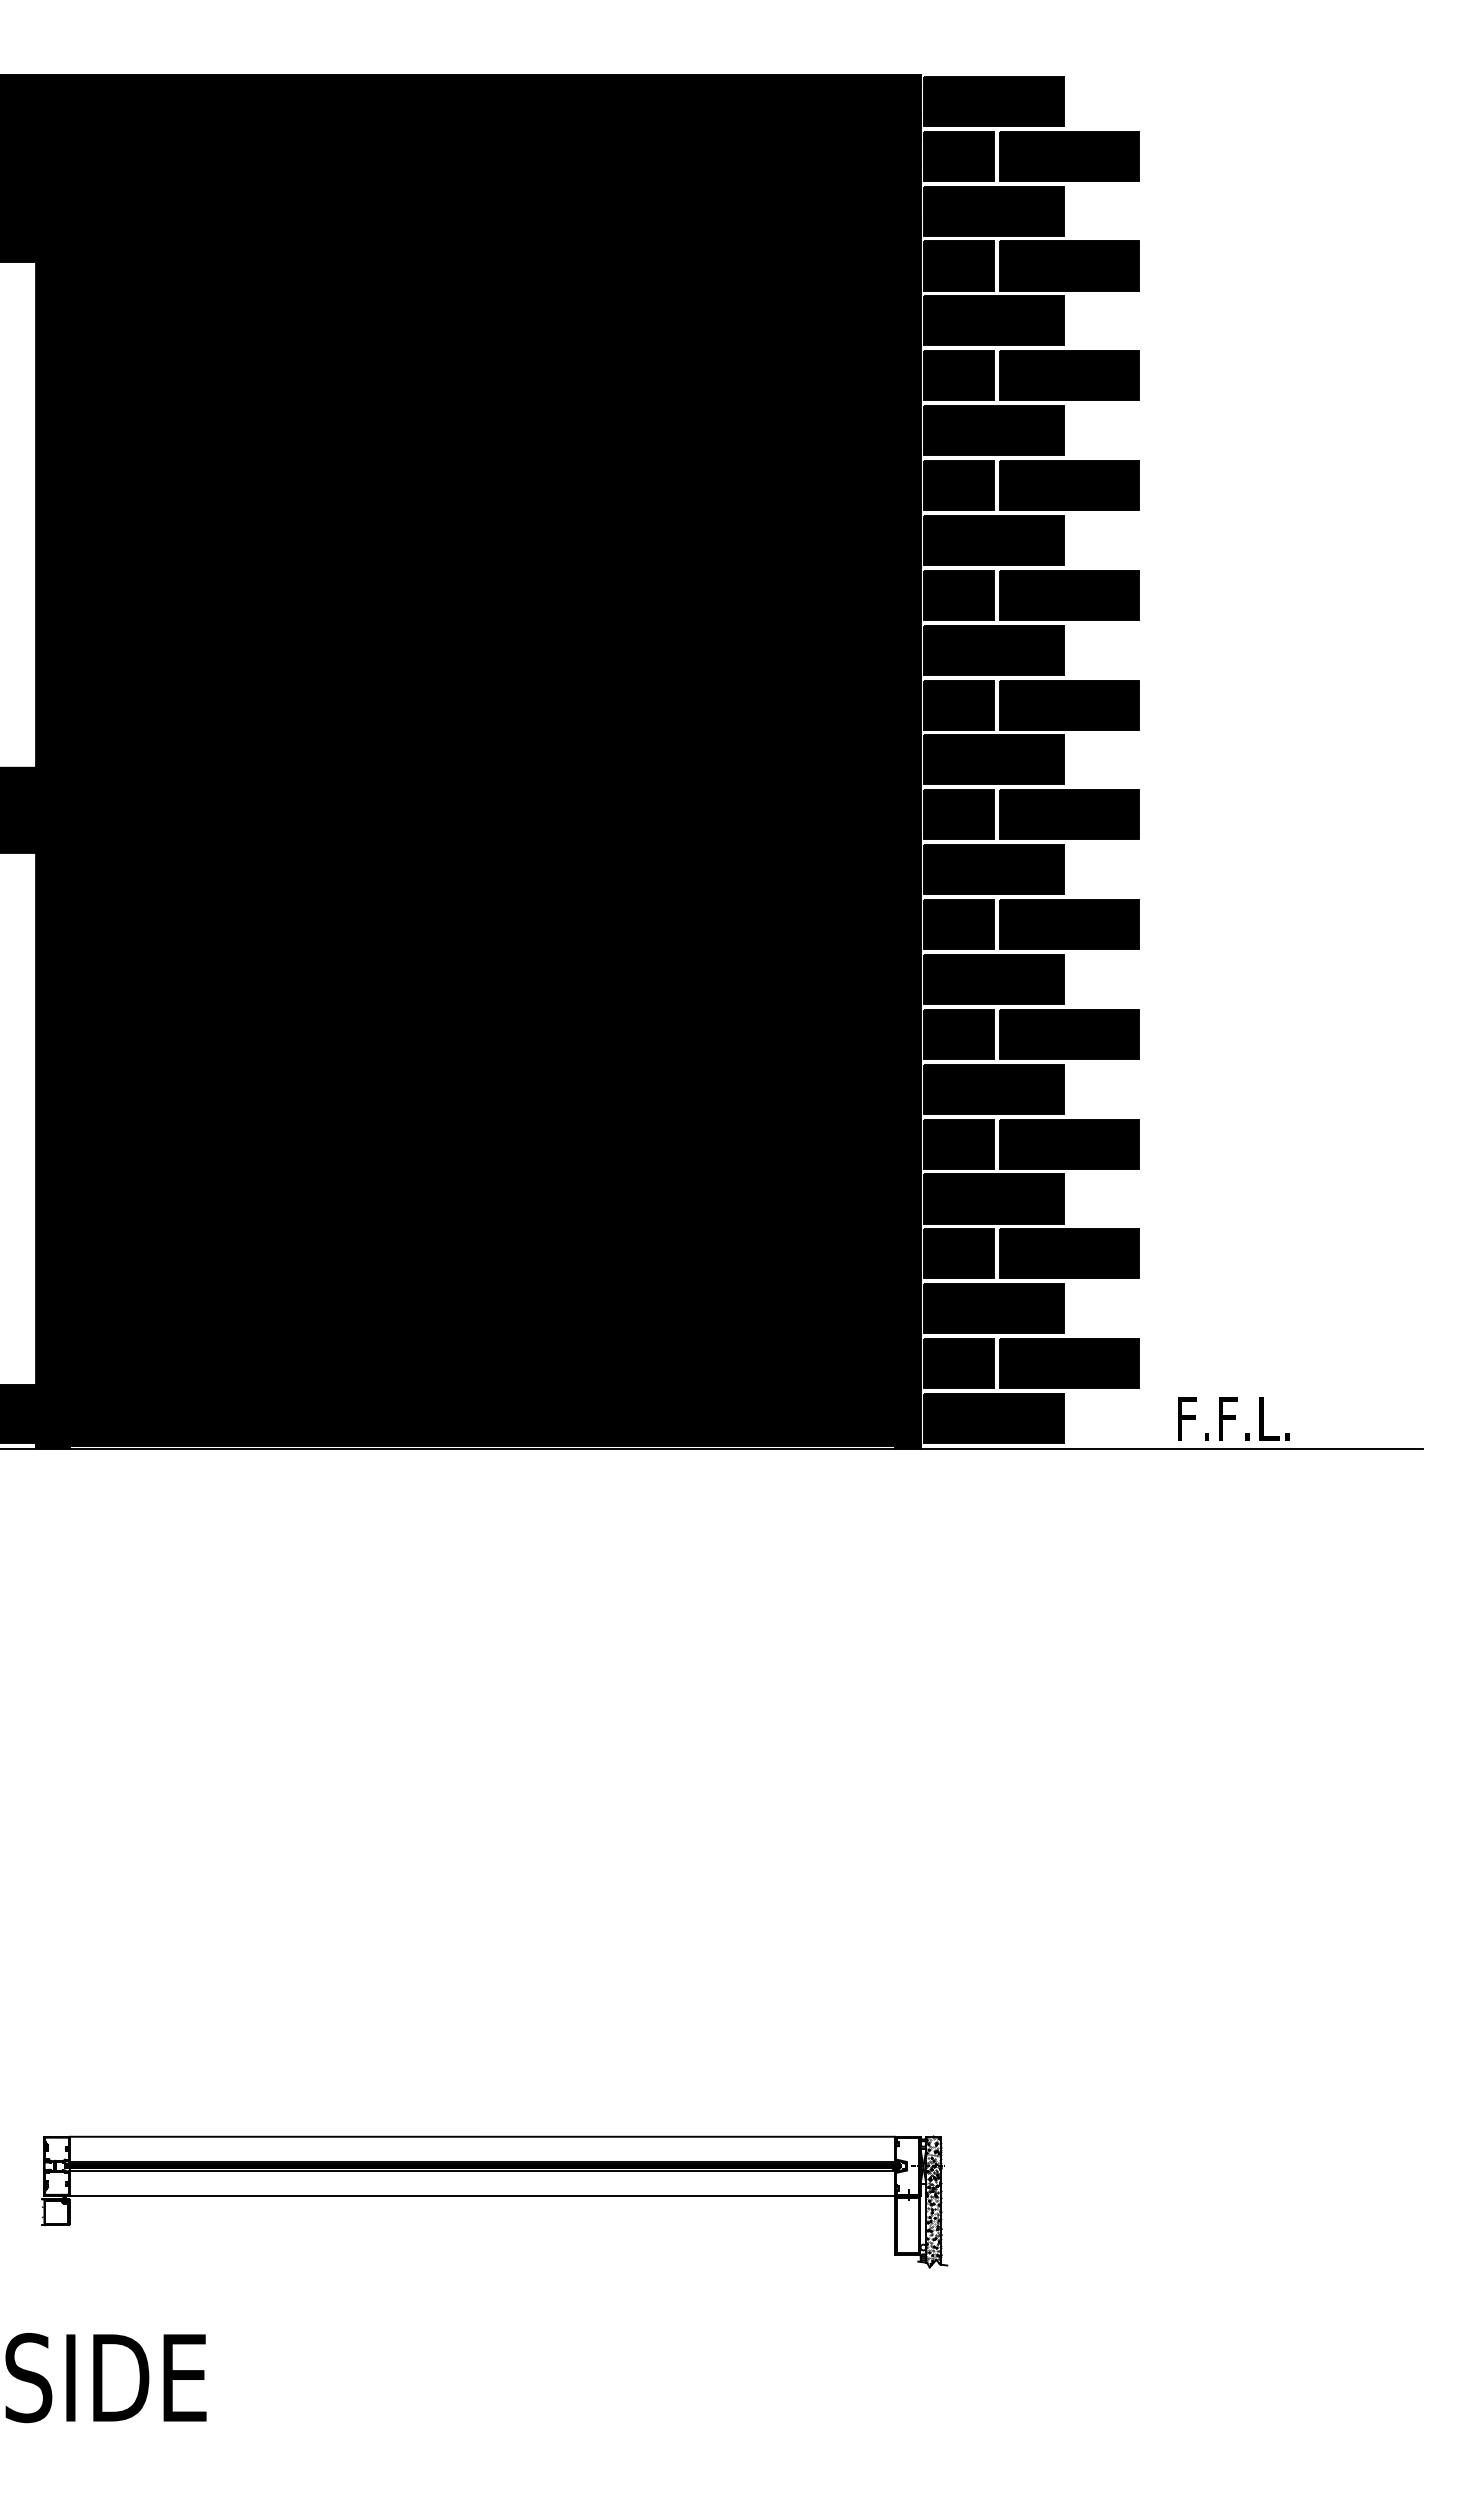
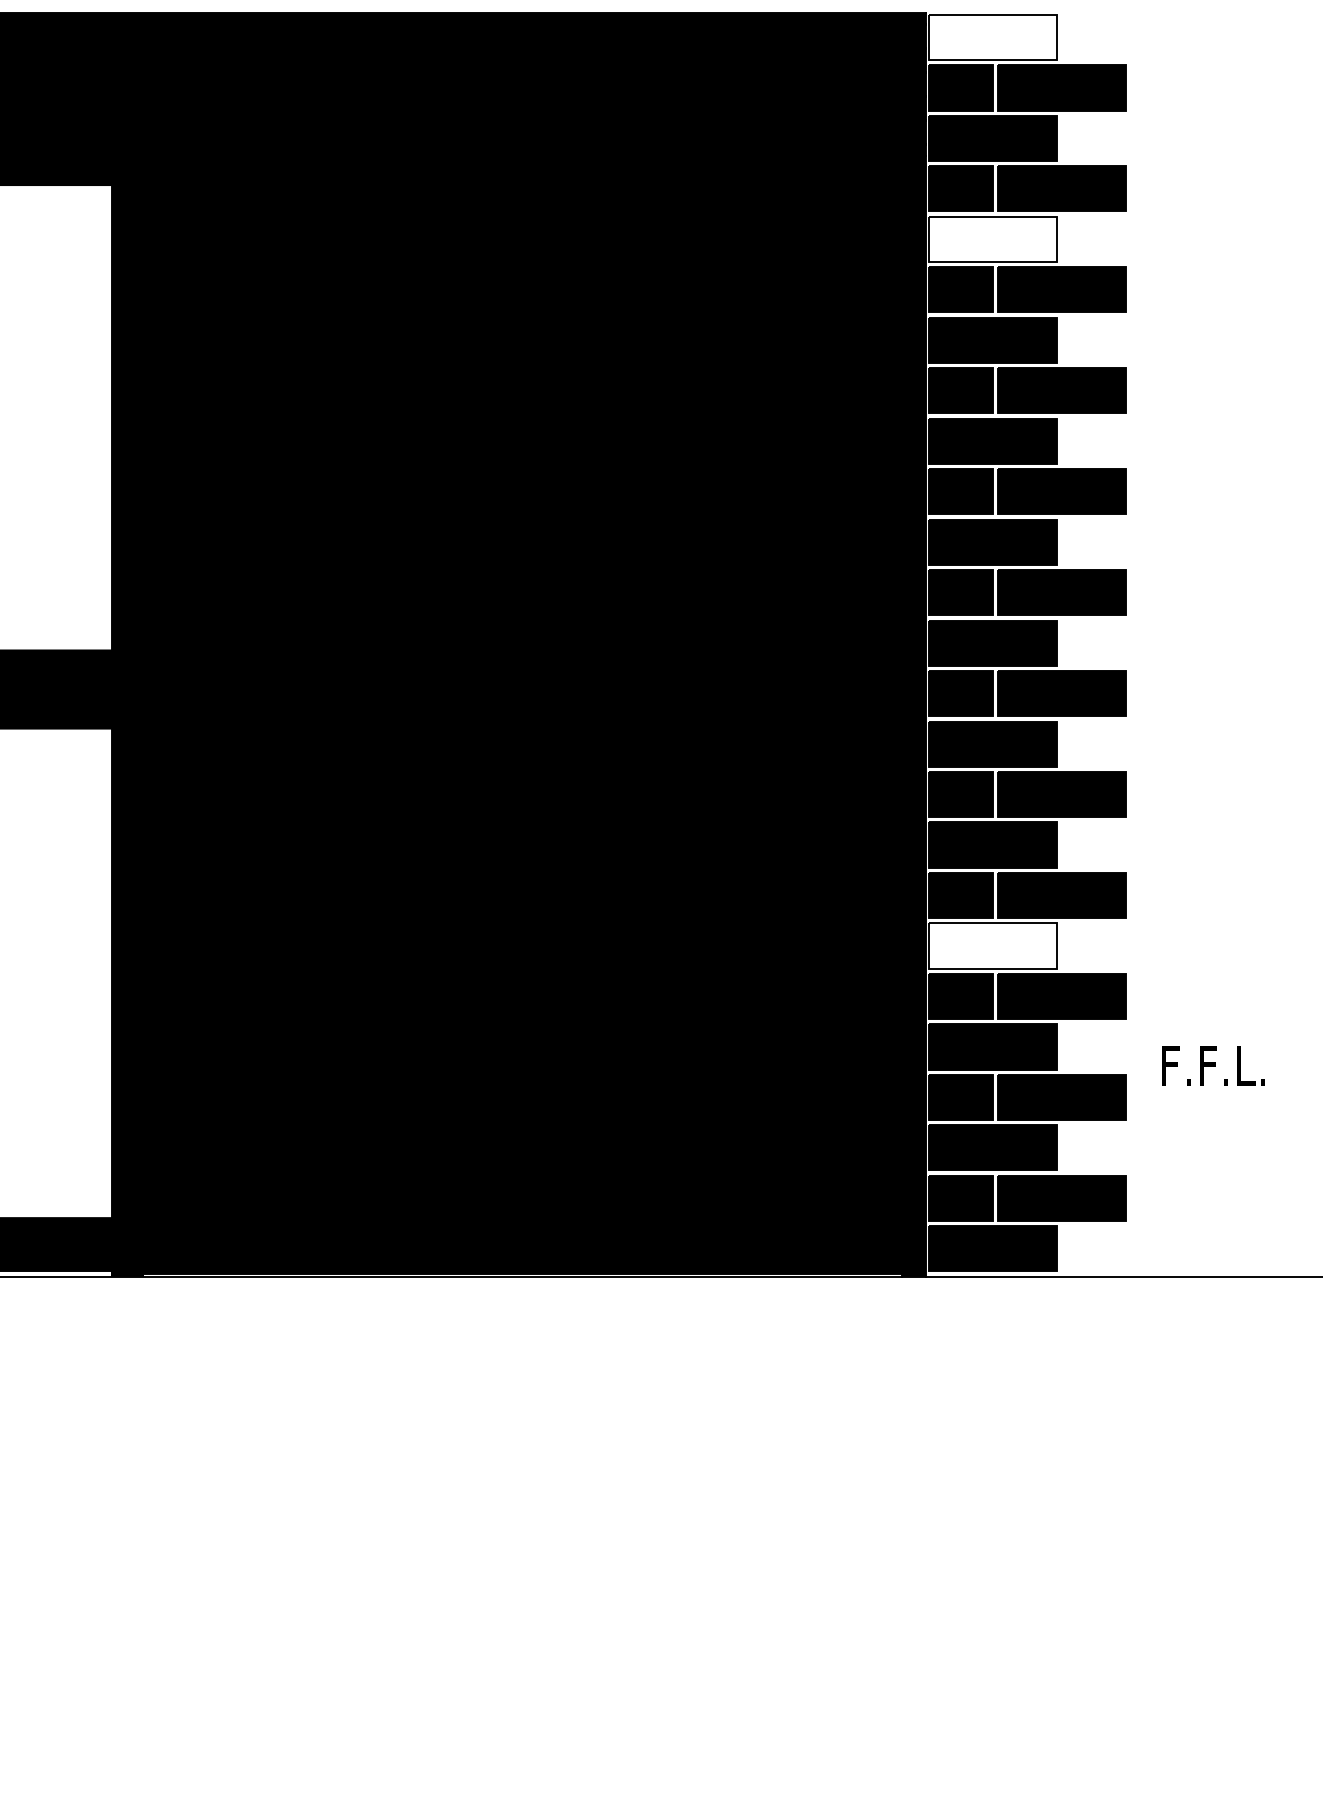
fill: (993, 100) -> (992, 36), removed
fill: (993, 320) -> (992, 239), removed
fill: (993, 1088) -> (992, 945), removed
text: (1233, 1418) -> (1213, 1065), moved

